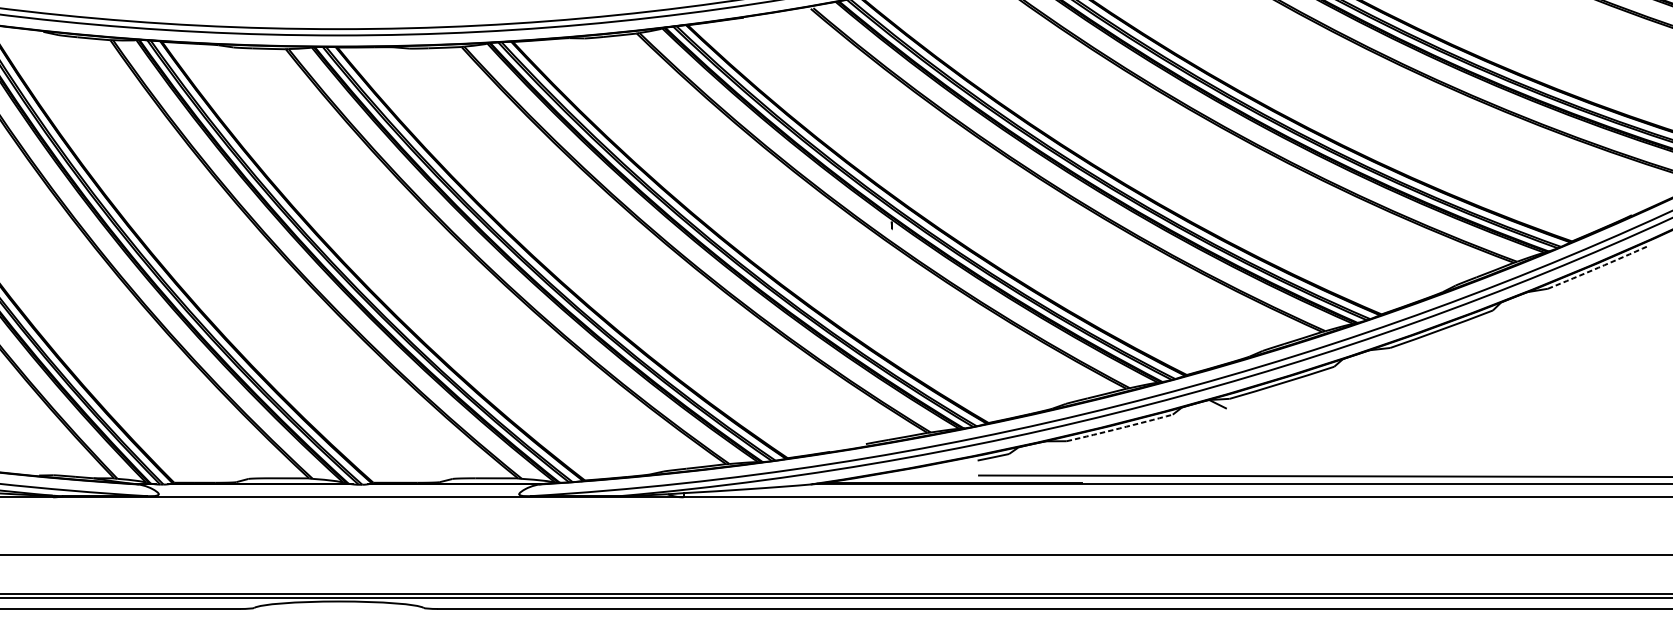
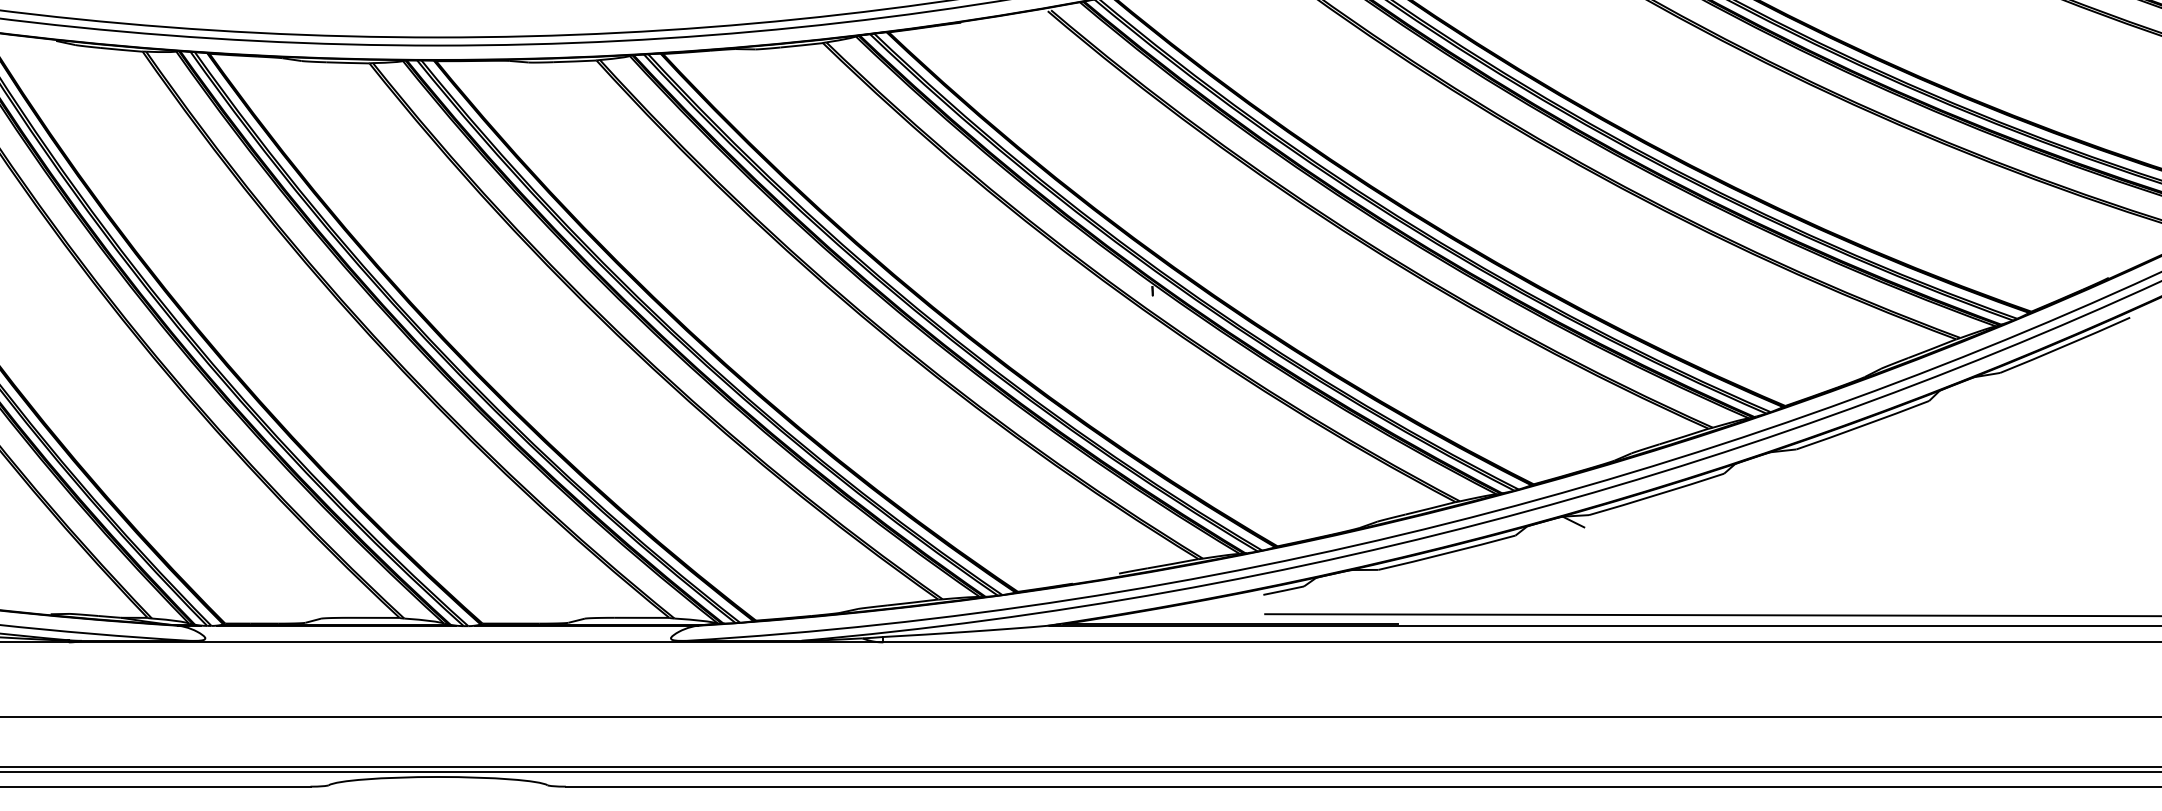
arc: (1598, 267) -> (2065, 345), dashed -> solid
arc: (1120, 428) -> (1447, 553), dashed -> solid

